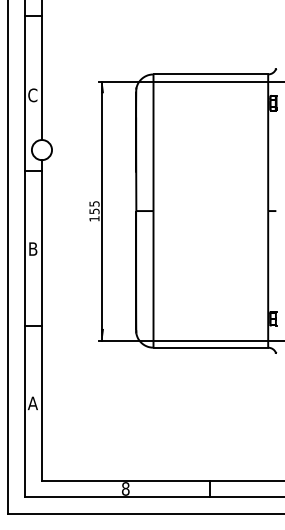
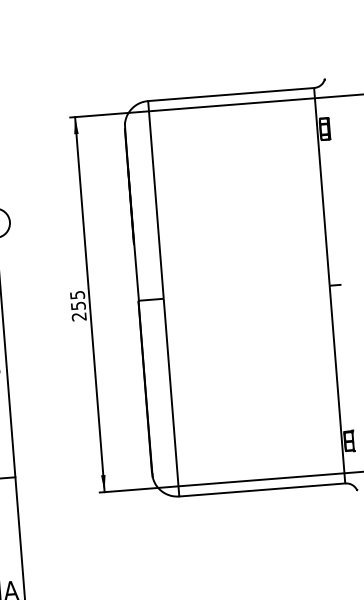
text: (94, 218) -> (79, 316), 155 -> 255

